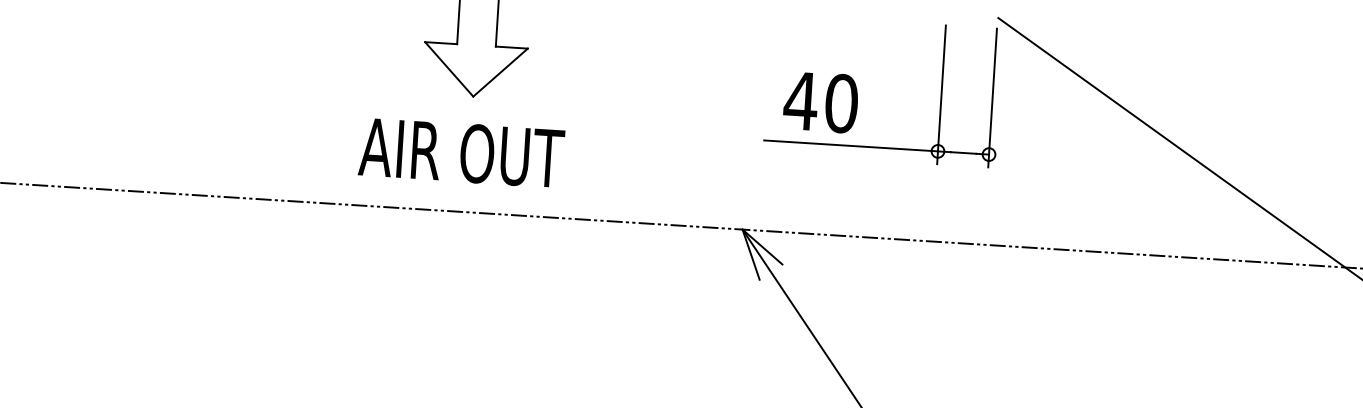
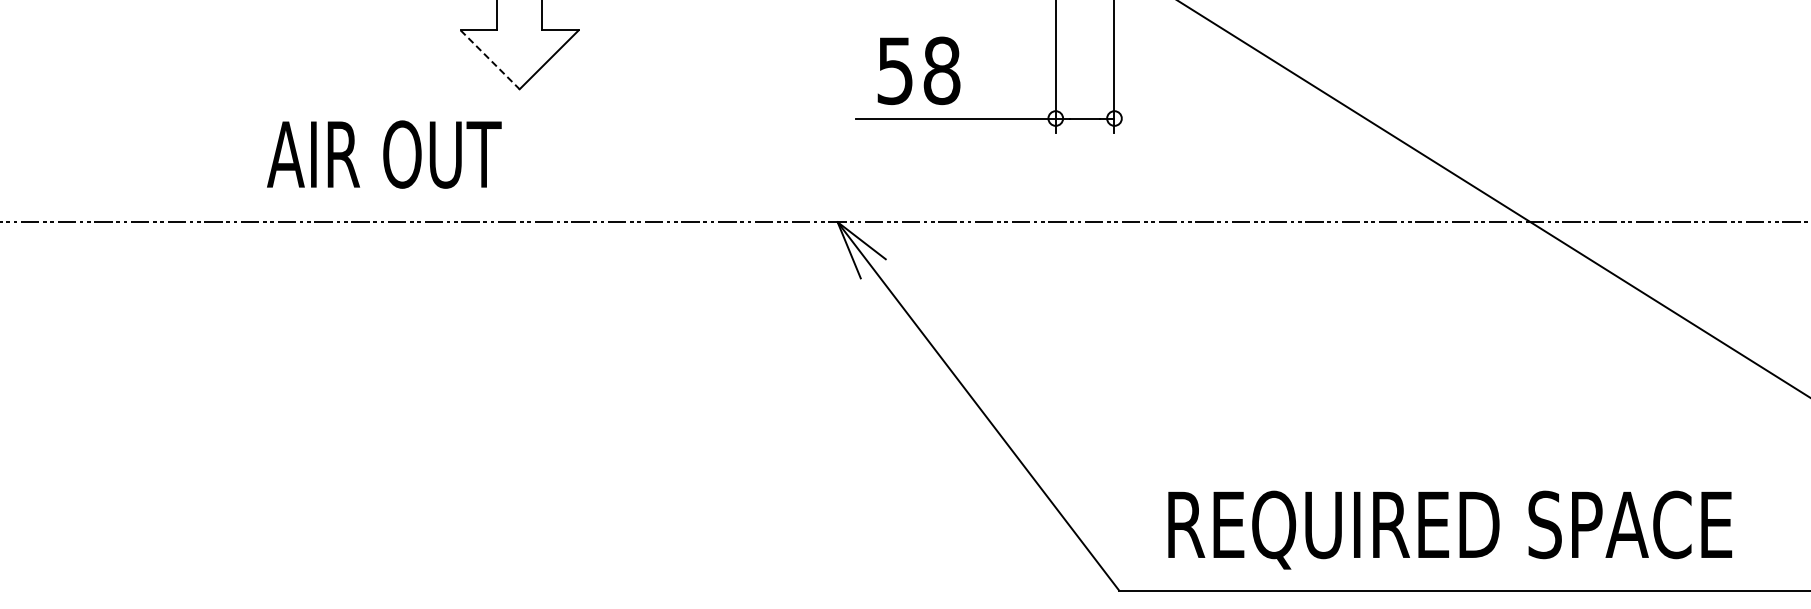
line: (449, 69) -> (490, 59), solid -> dashed
text: (820, 102) -> (917, 71), 40 -> 58
text: (461, 152) -> (384, 154), moved

